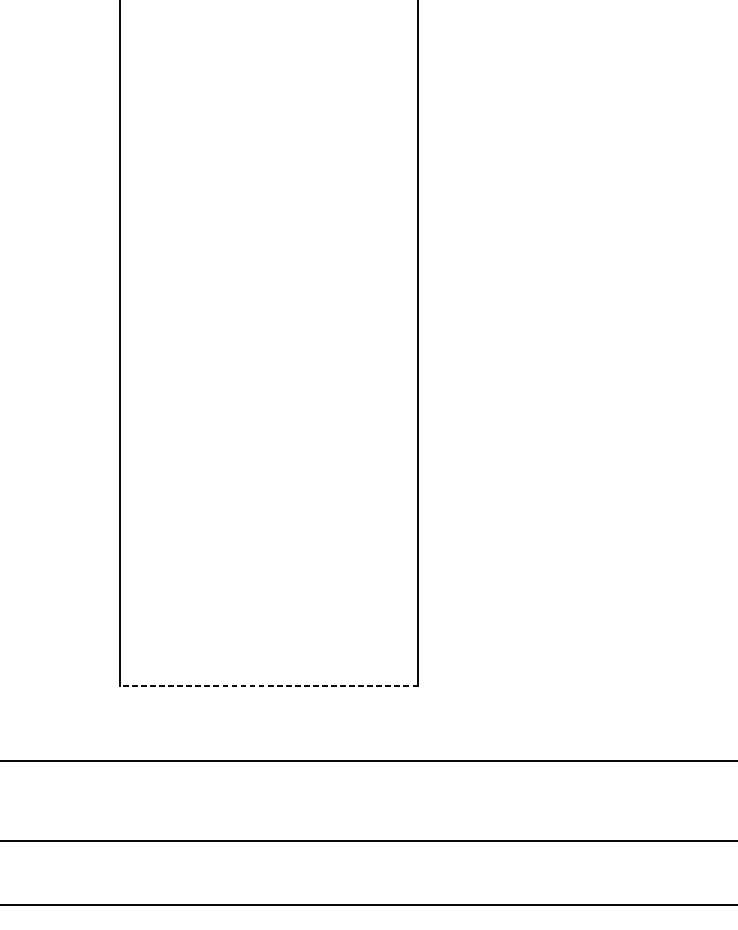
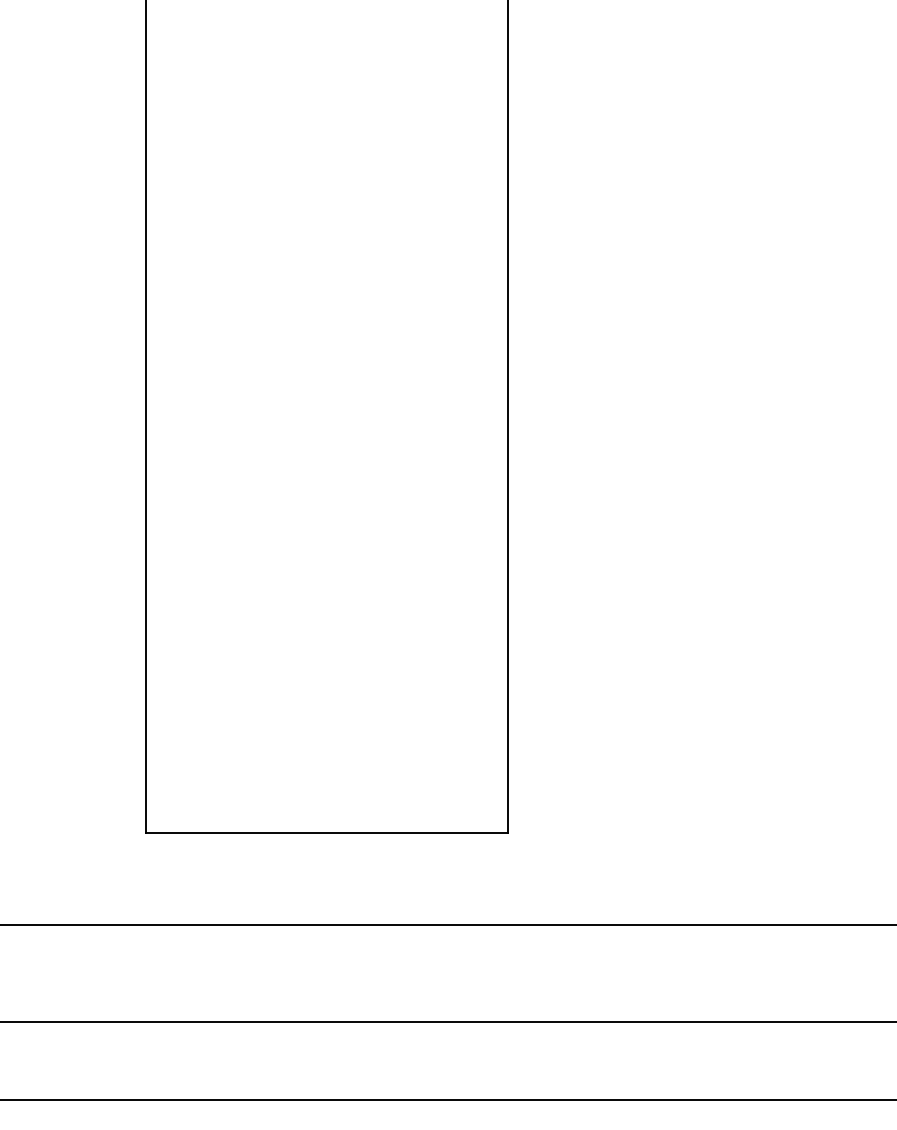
line: (268, 685) -> (326, 833), dashed -> solid

